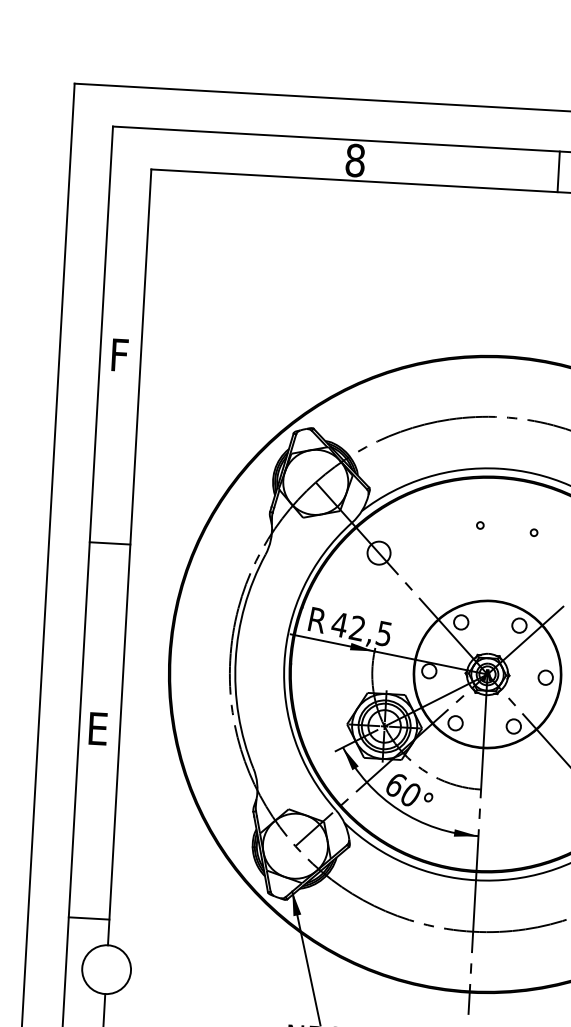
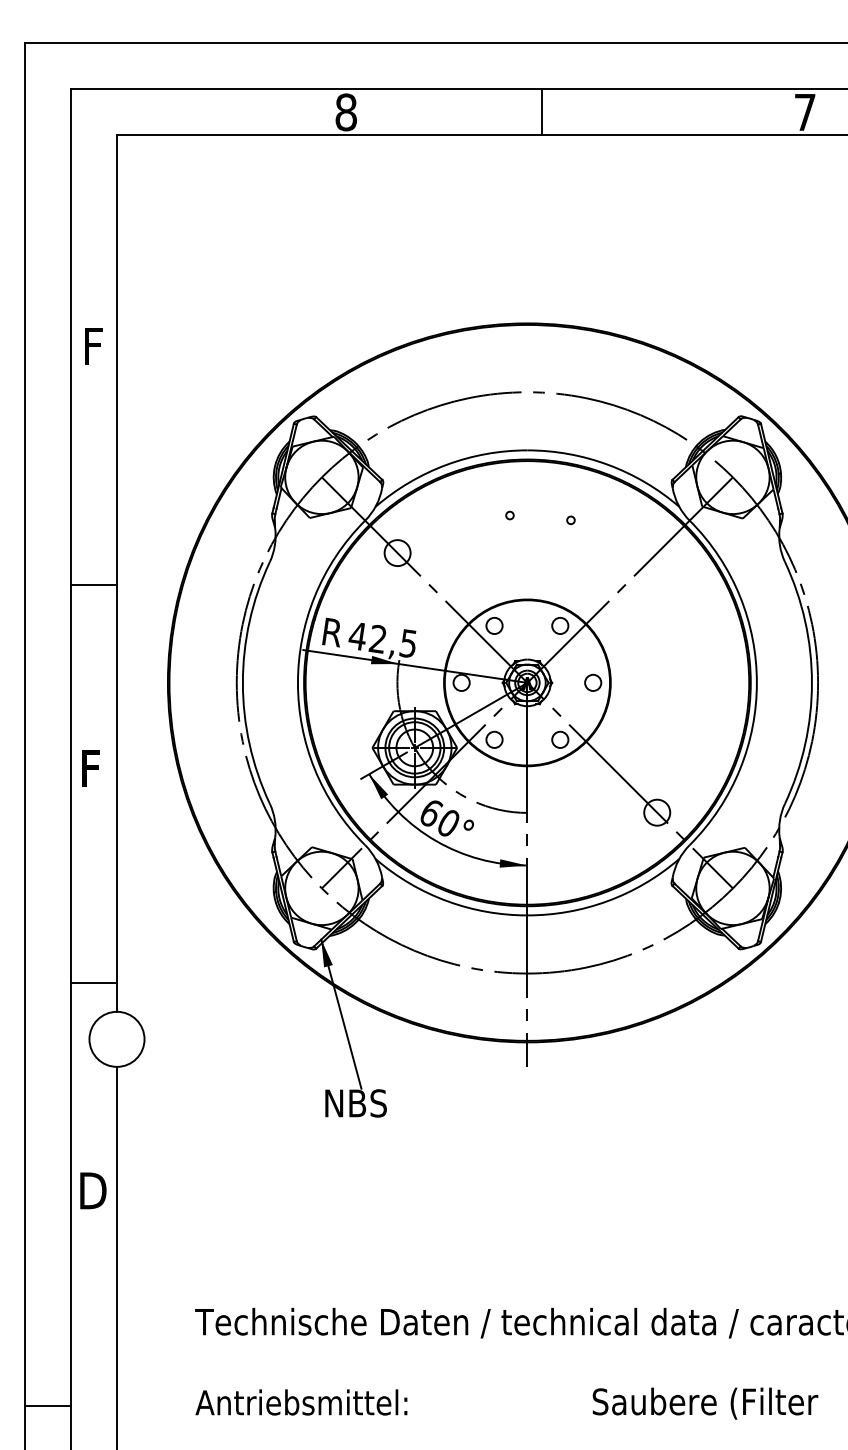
line: (558, 171) -> (541, 112), moved
line: (110, 543) -> (94, 585), moved
text: (100, 728) -> (94, 768), E -> F

